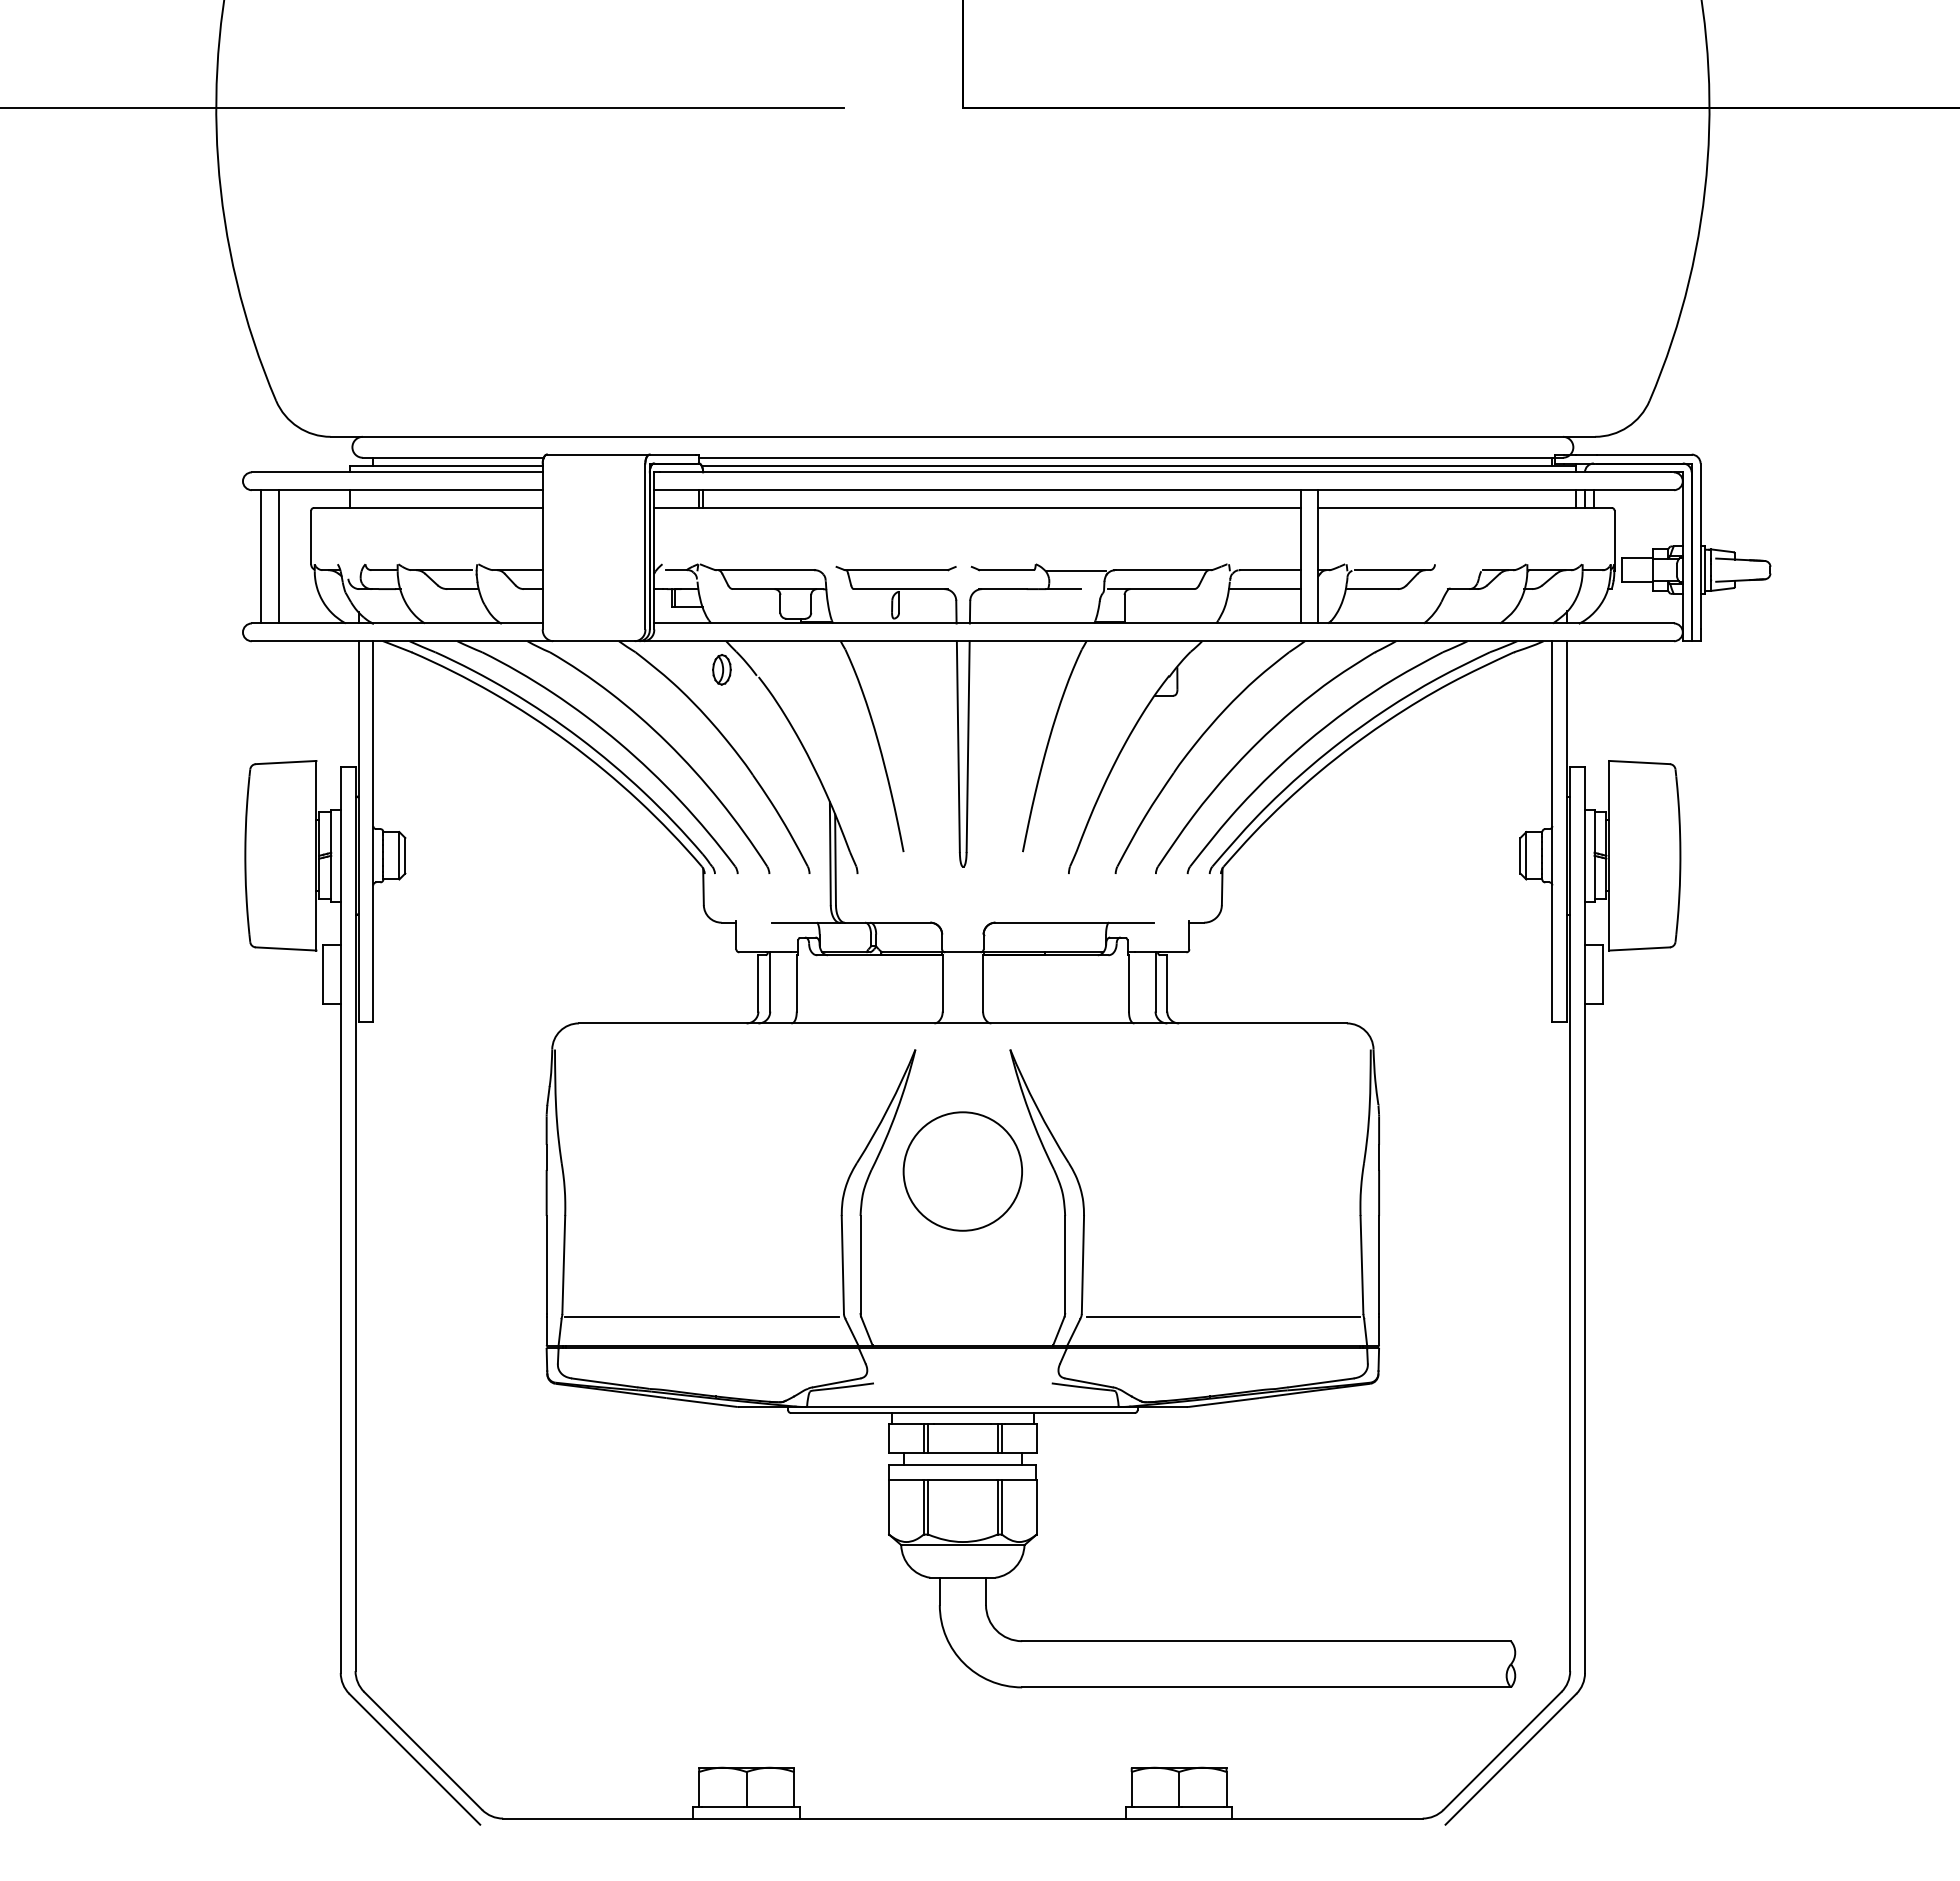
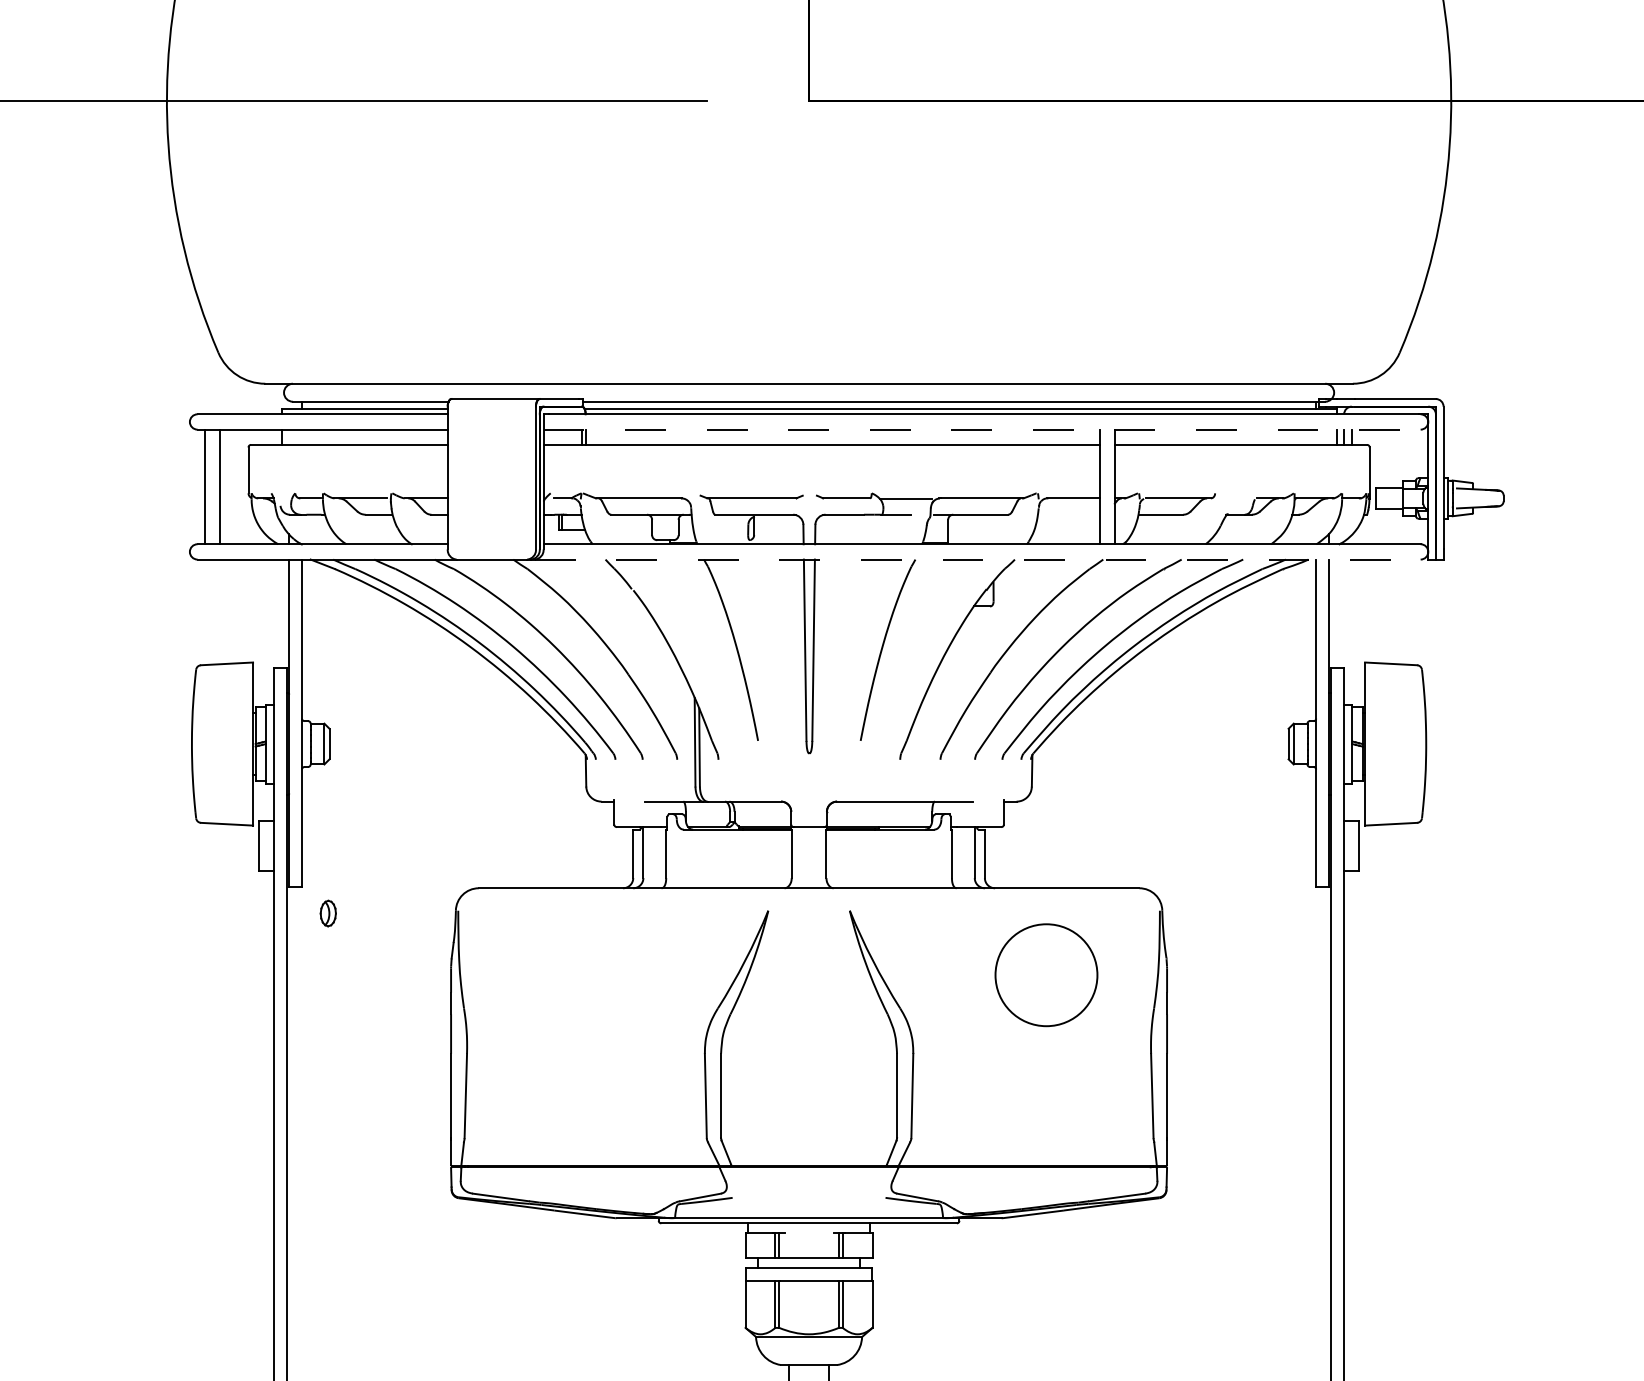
line: (1164, 490) -> (982, 429), solid -> dashed
line: (1264, 589) -> (1068, 515), removed
line: (1158, 641) -> (977, 559), solid -> dashed
part: (721, 669) -> (327, 913), moved
circle: (962, 1171) -> (1046, 975), moved
line: (702, 1316) -> (585, 1140), removed
line: (1223, 1316) -> (1033, 1140), removed
line: (962, 1423) -> (808, 1232), removed

